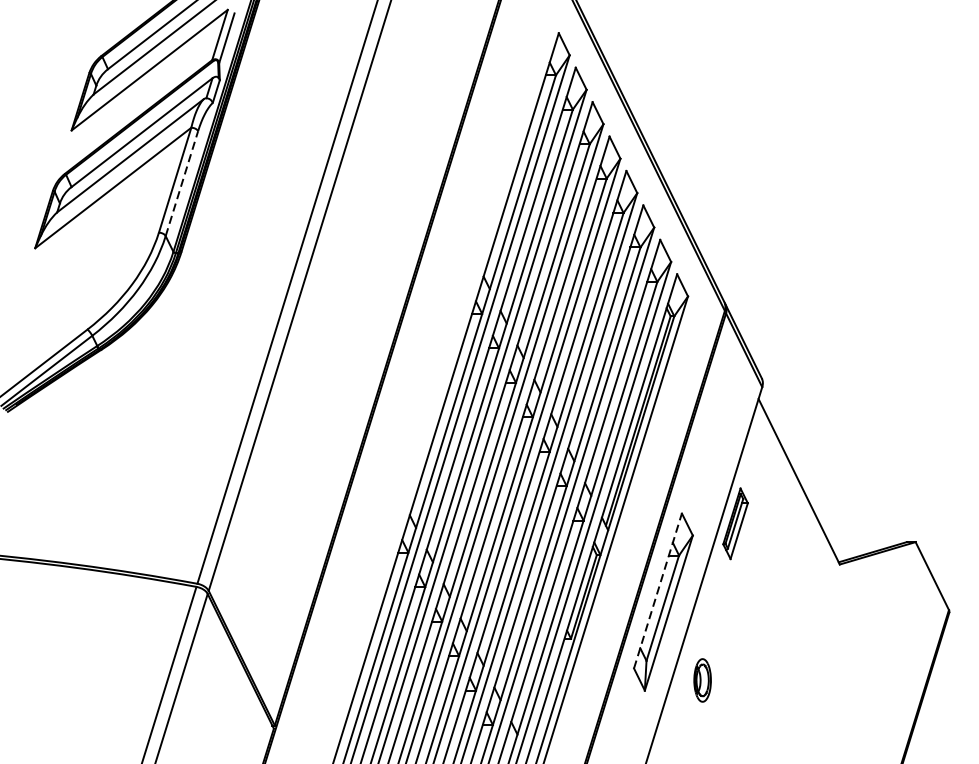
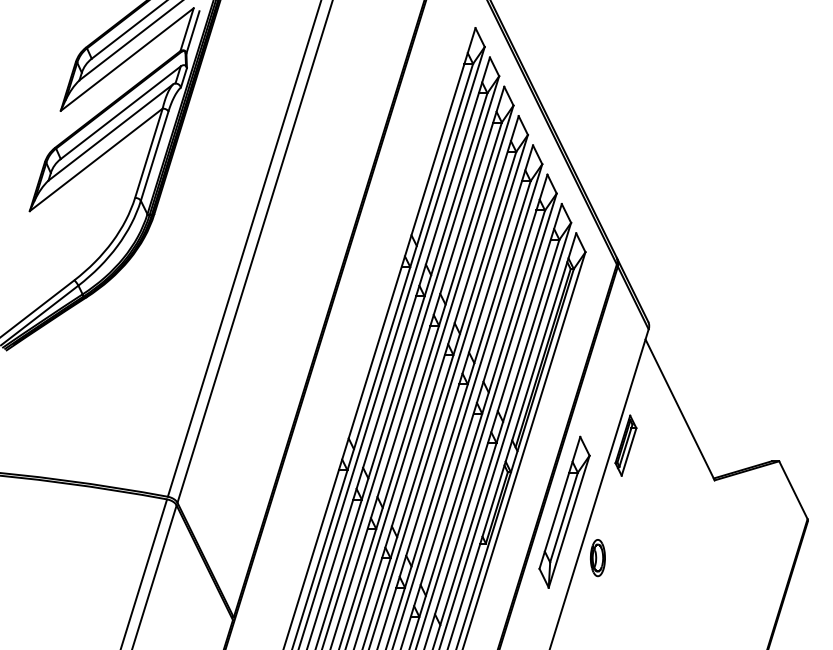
line: (181, 184) -> (154, 156), dashed -> solid
line: (658, 590) -> (560, 502), dashed -> solid
part: (702, 680) -> (597, 558), moved

